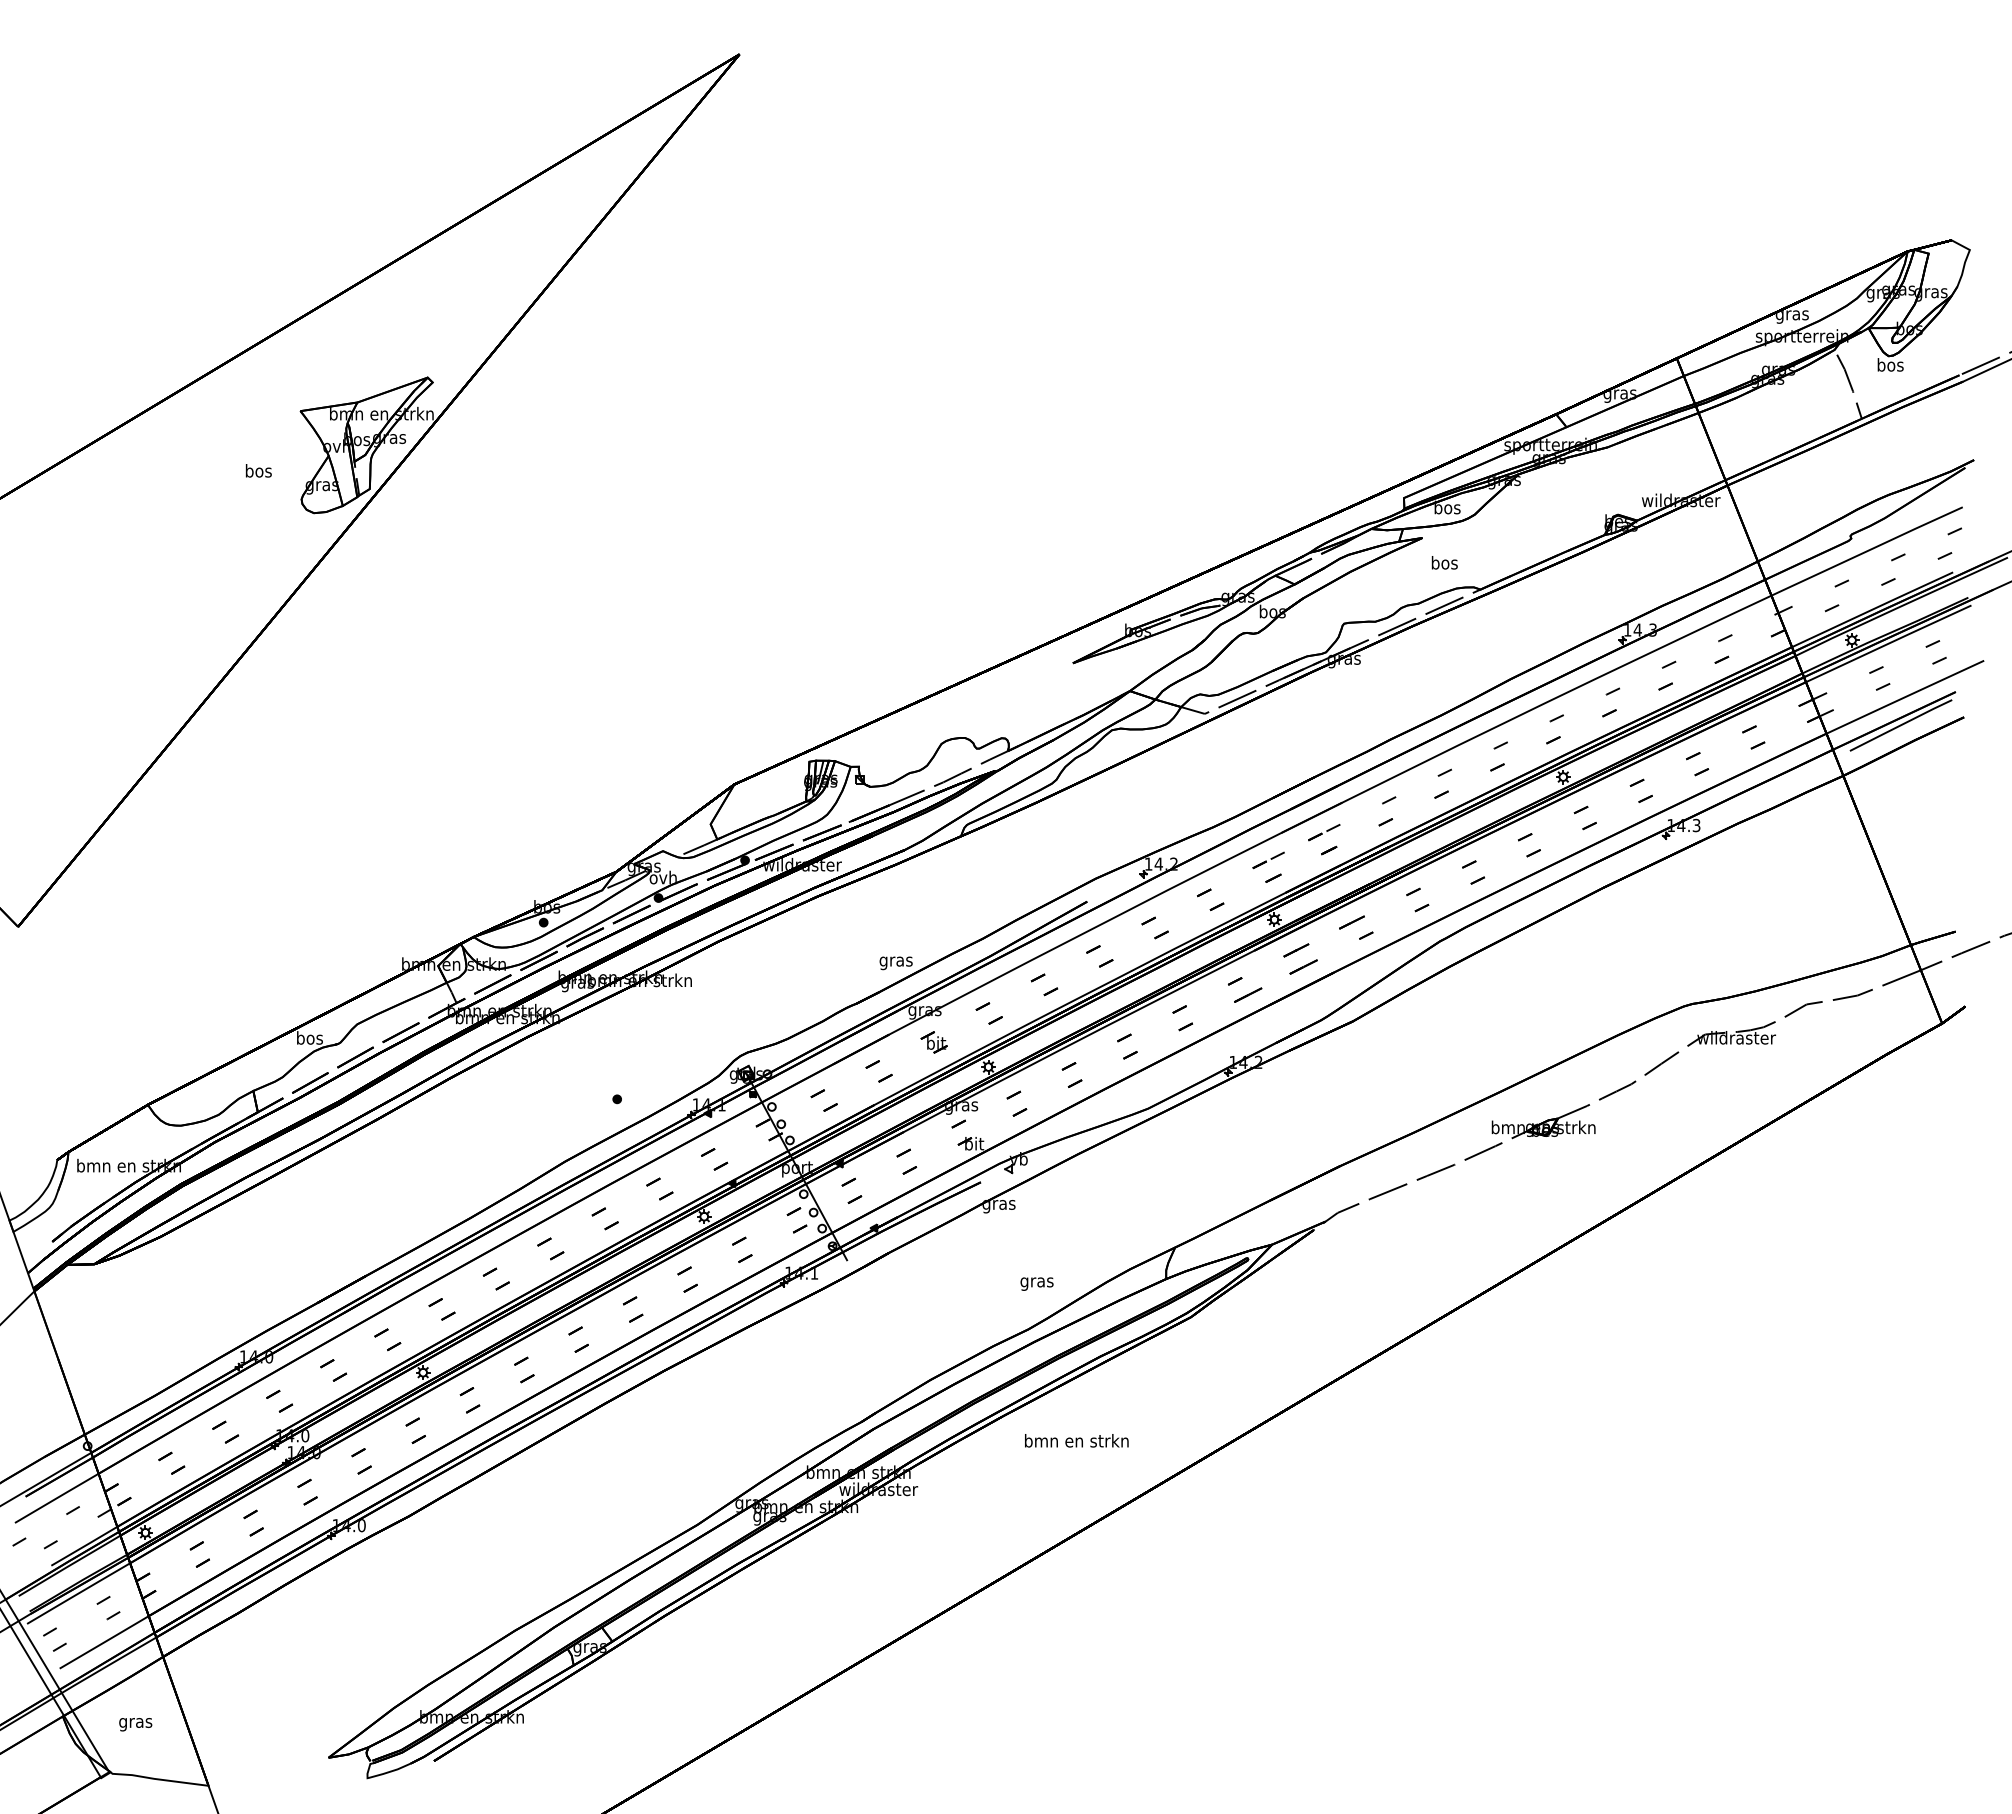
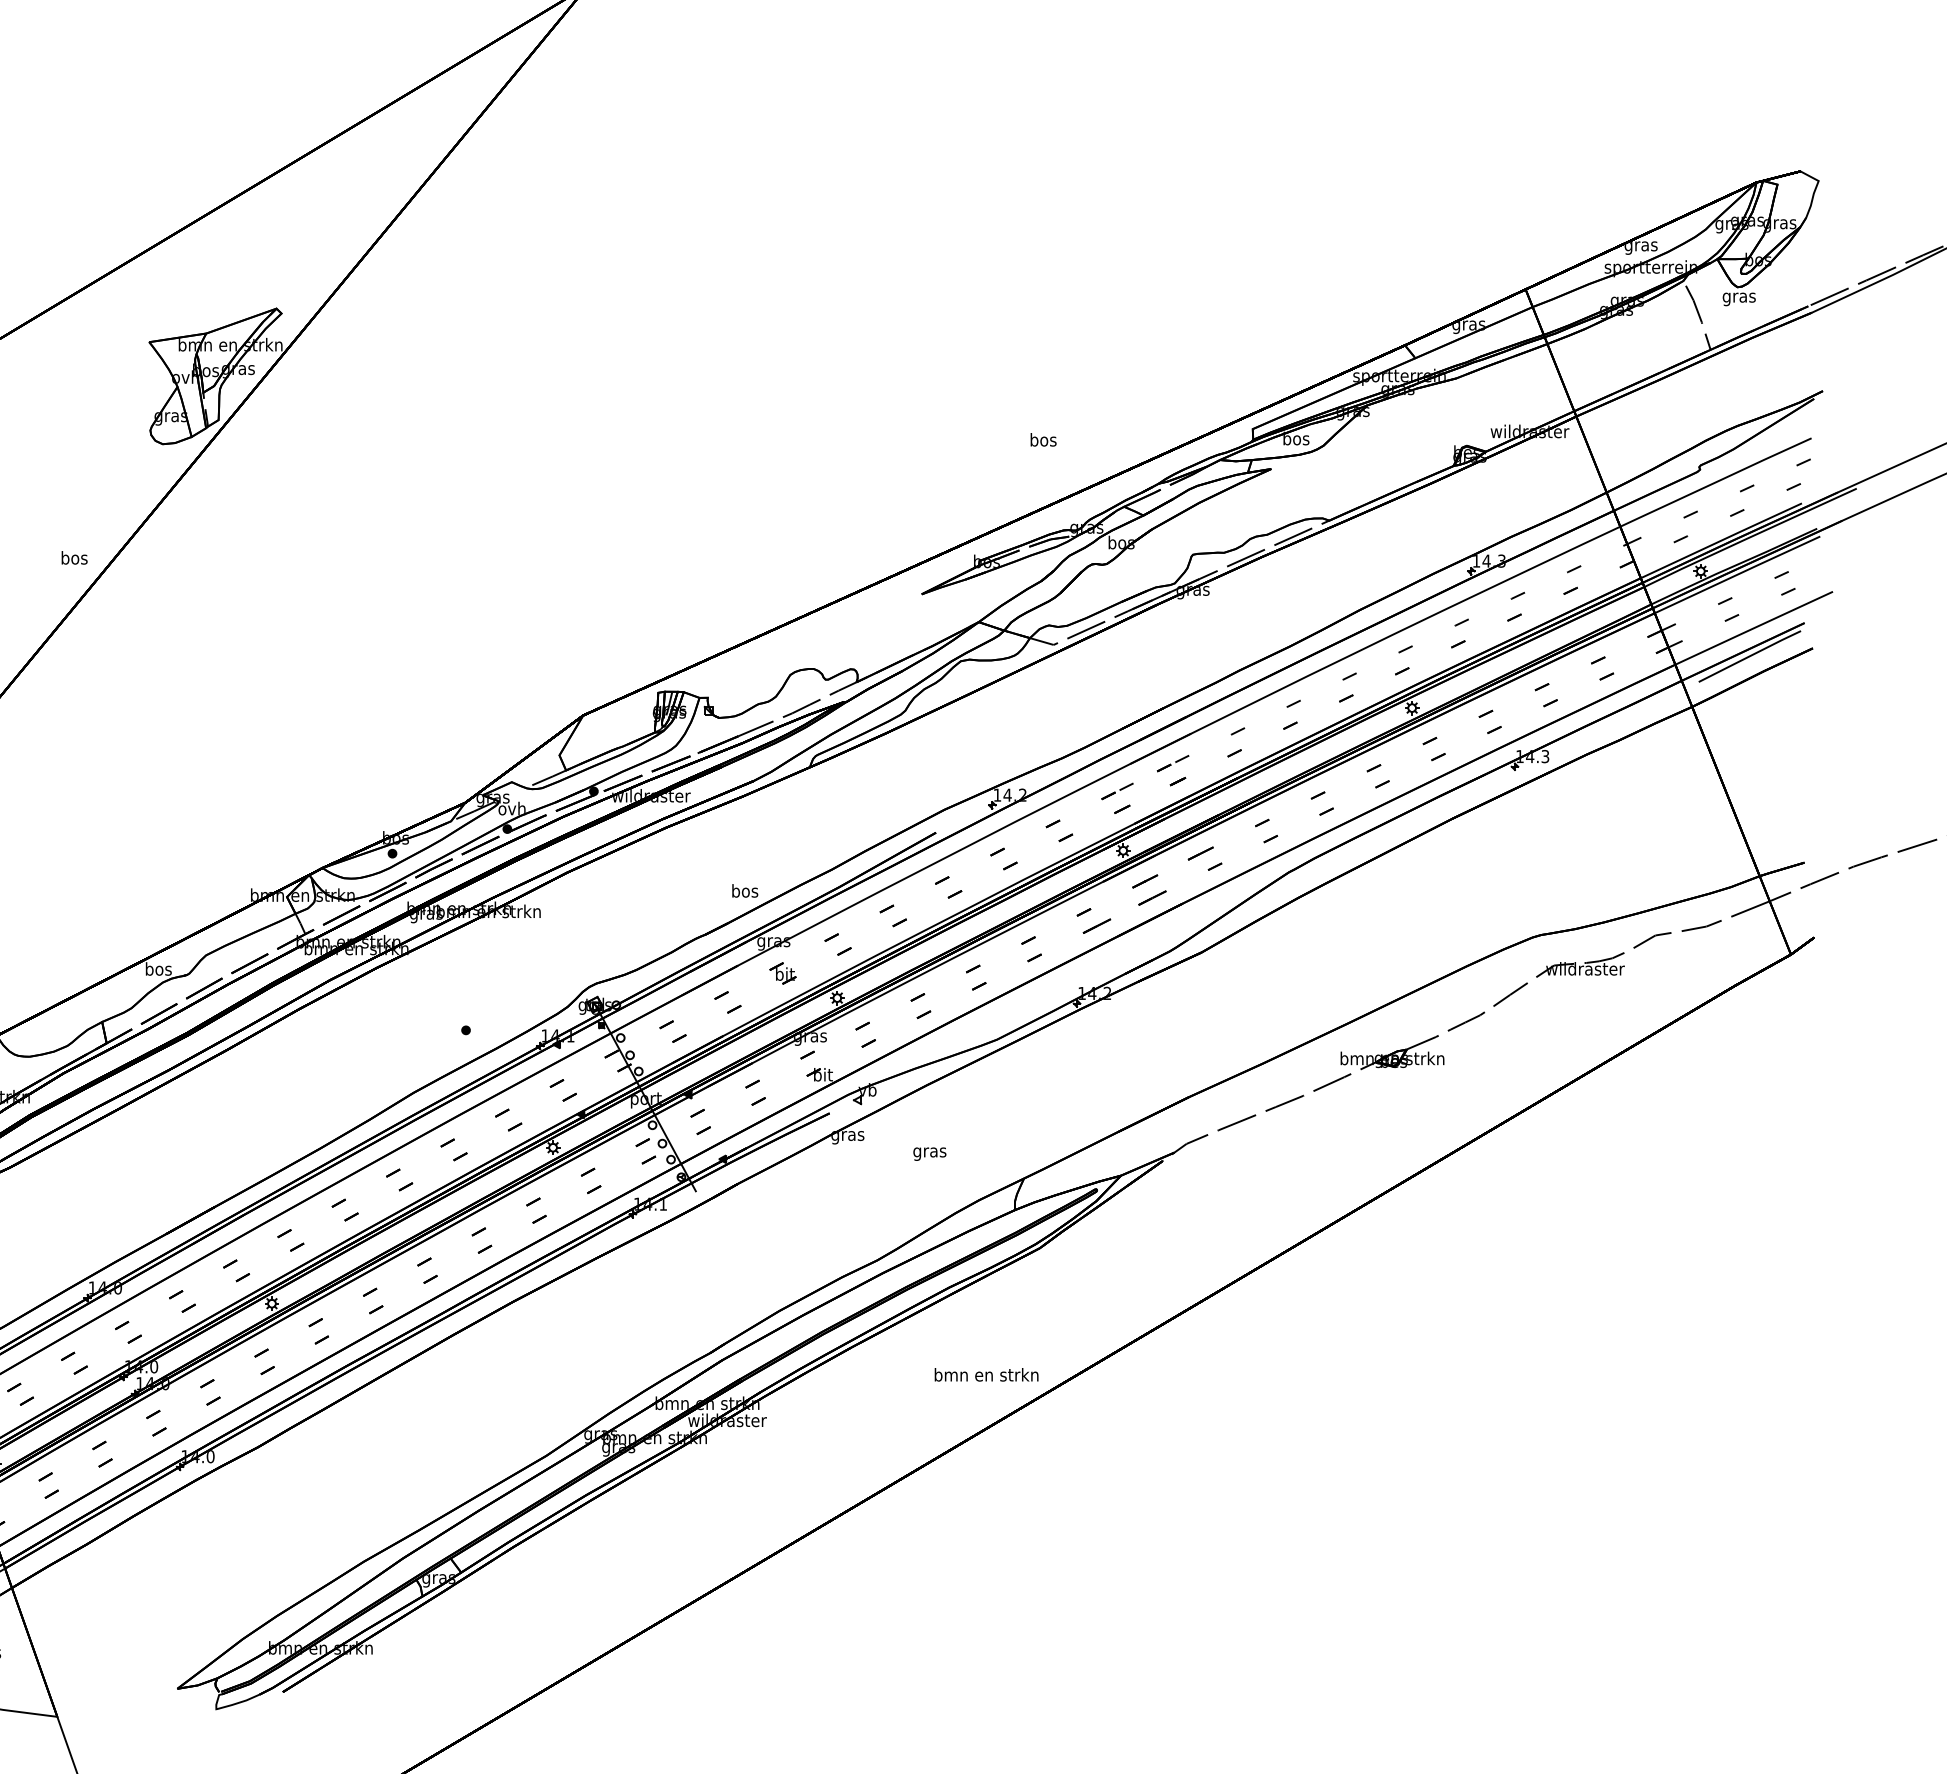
text: (1890, 366) -> (1739, 297), bos -> gras
text: (258, 470) -> (74, 557), moved
text: (1444, 562) -> (1043, 439), moved
text: (895, 961) -> (744, 892), gras -> bos
text: (1036, 1283) -> (929, 1153), moved
text: (1076, 1440) -> (986, 1374), moved

